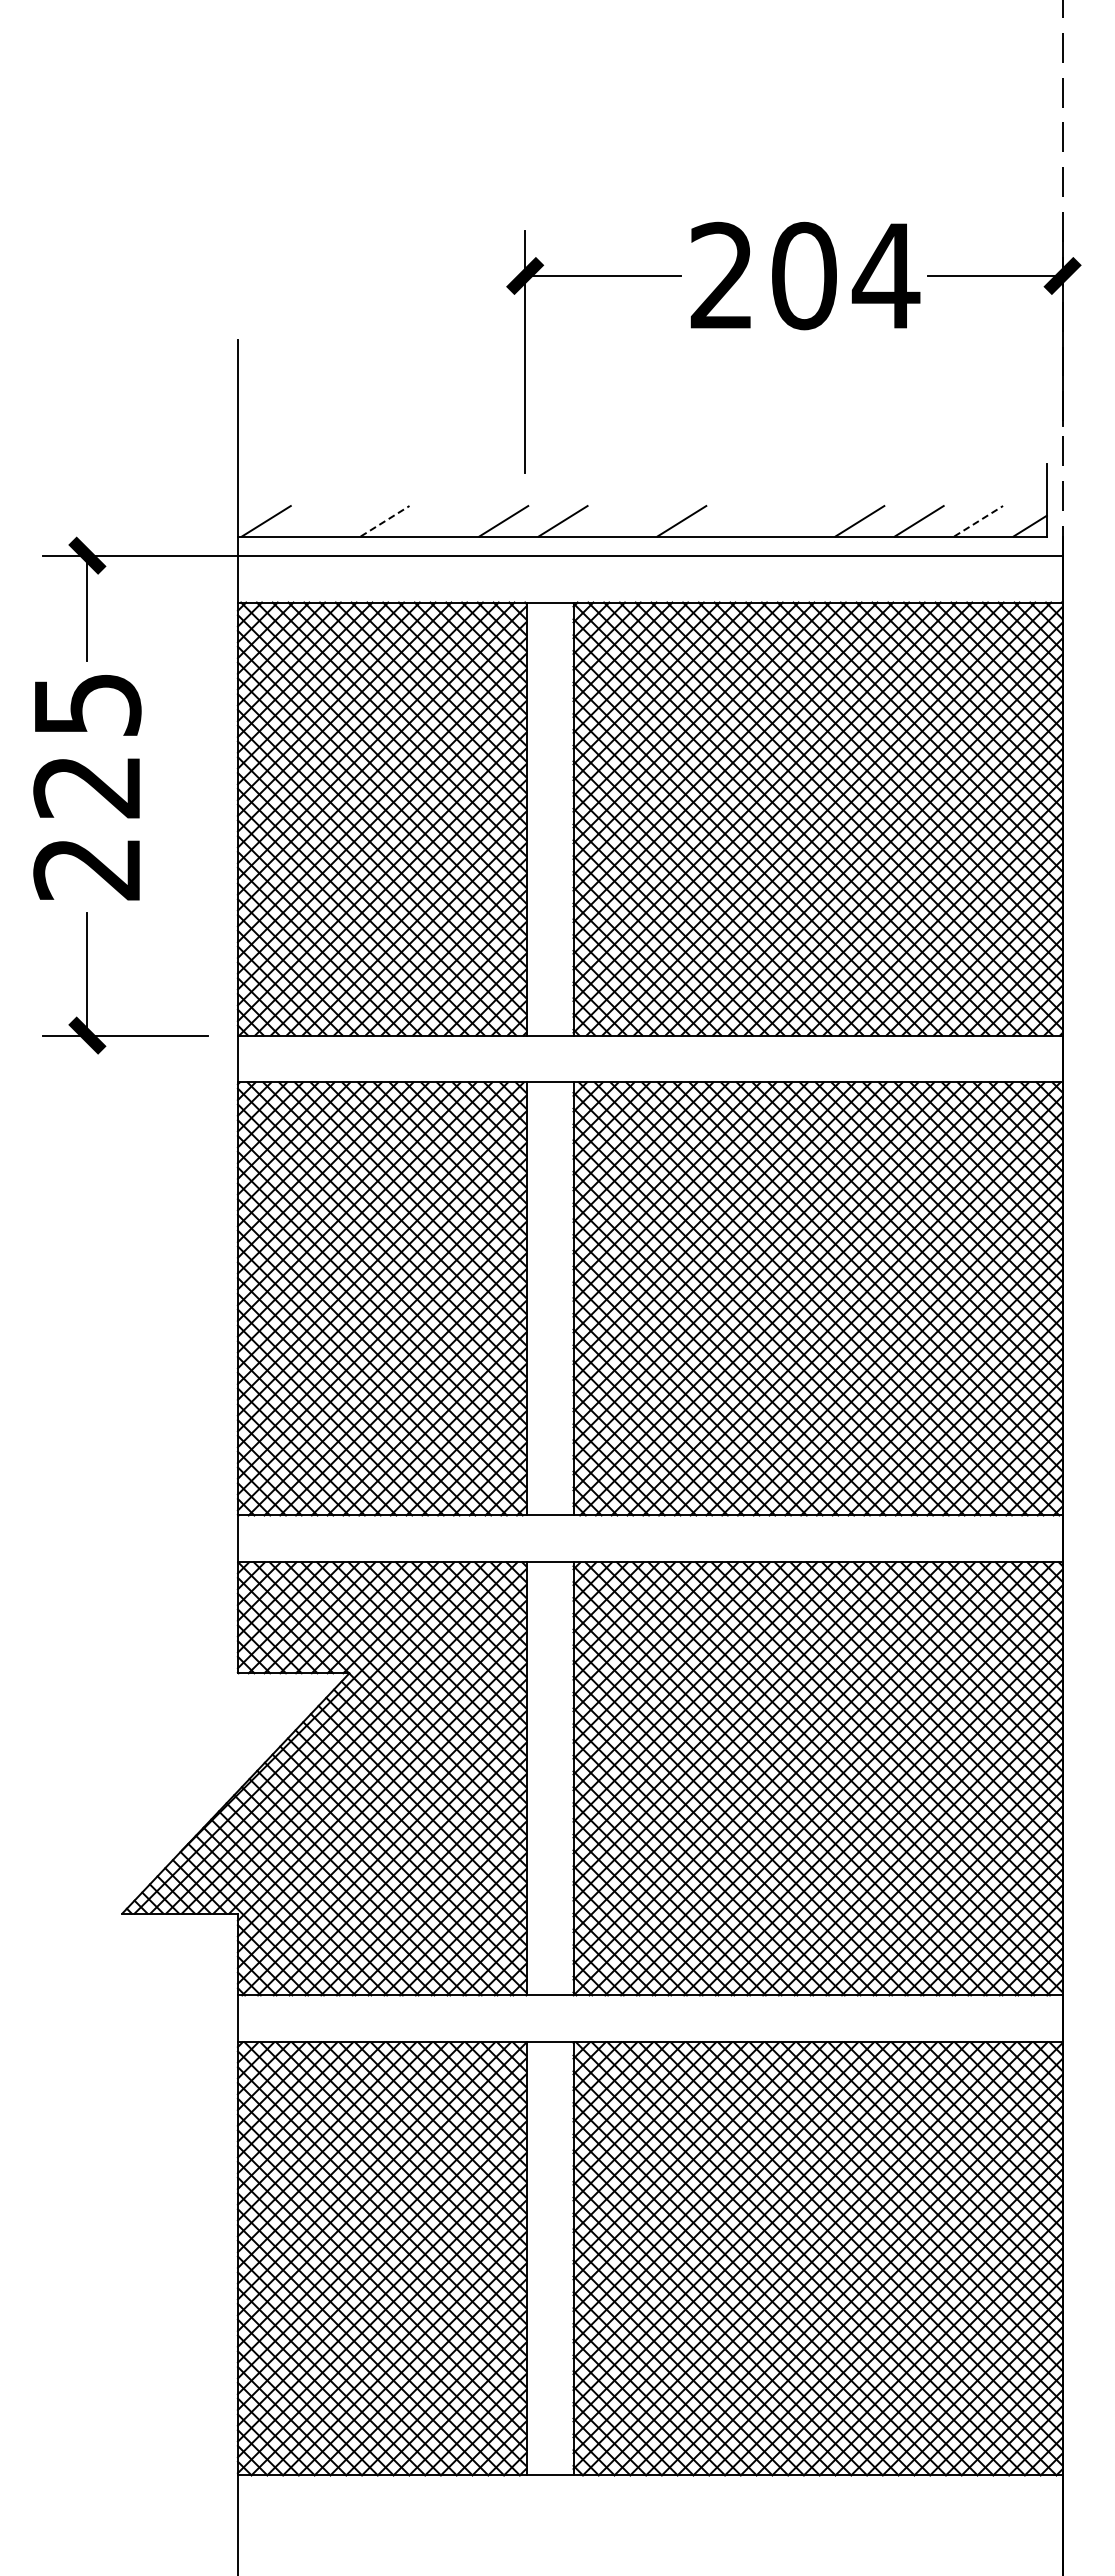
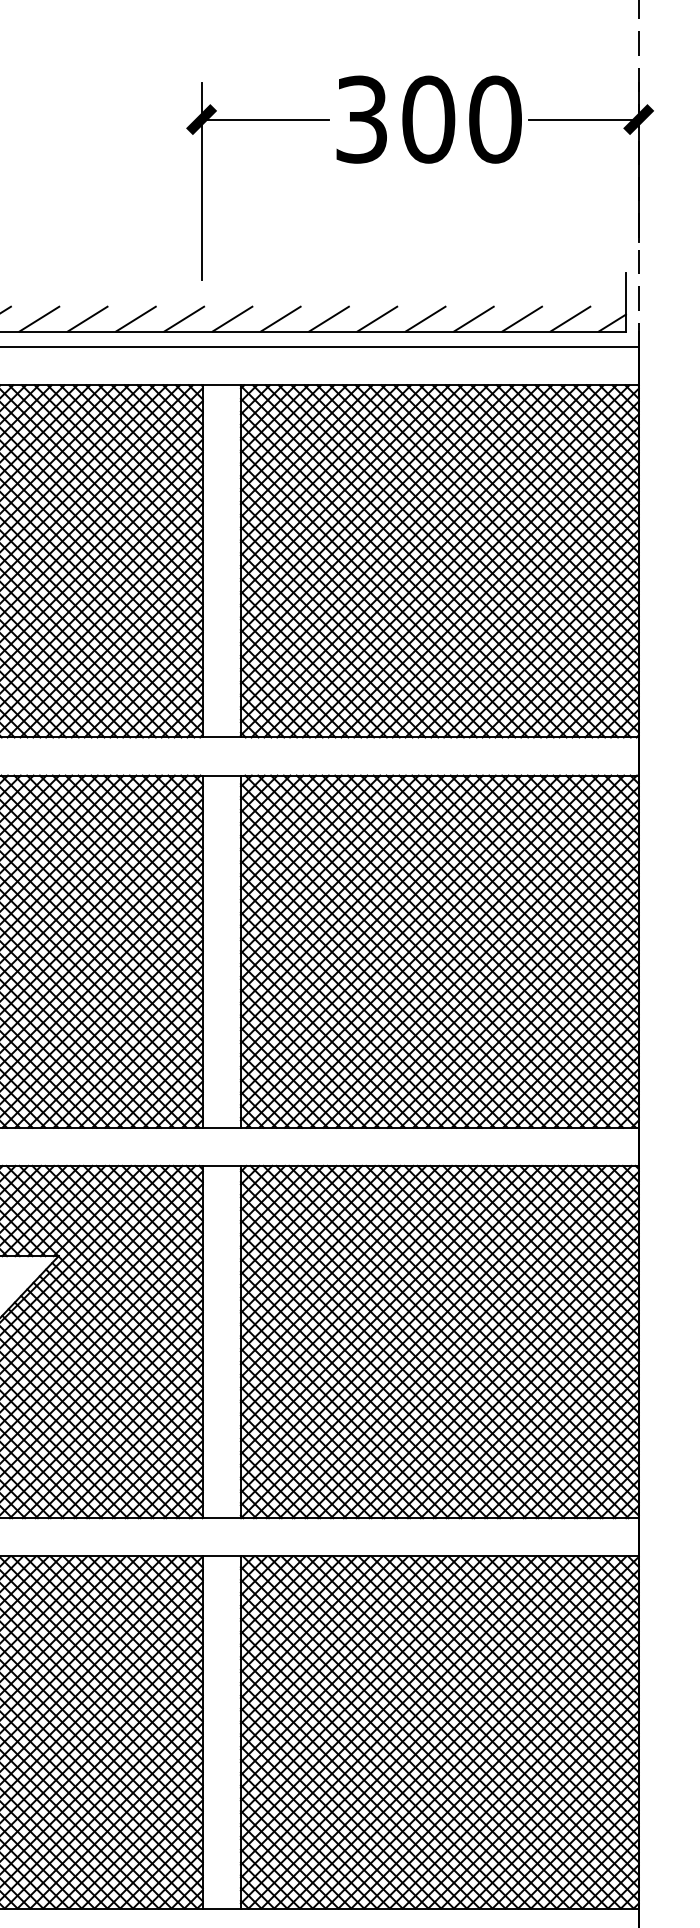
text: (805, 275) -> (429, 119), 204 -> 300
line: (325, 521) -> (39, 319), added
line: (385, 521) -> (87, 319), dashed -> solid
line: (444, 521) -> (135, 319), added
line: (622, 521) -> (280, 319), added
line: (740, 521) -> (376, 319), added
line: (800, 521) -> (425, 319), added
line: (978, 521) -> (570, 319), dashed -> solid

